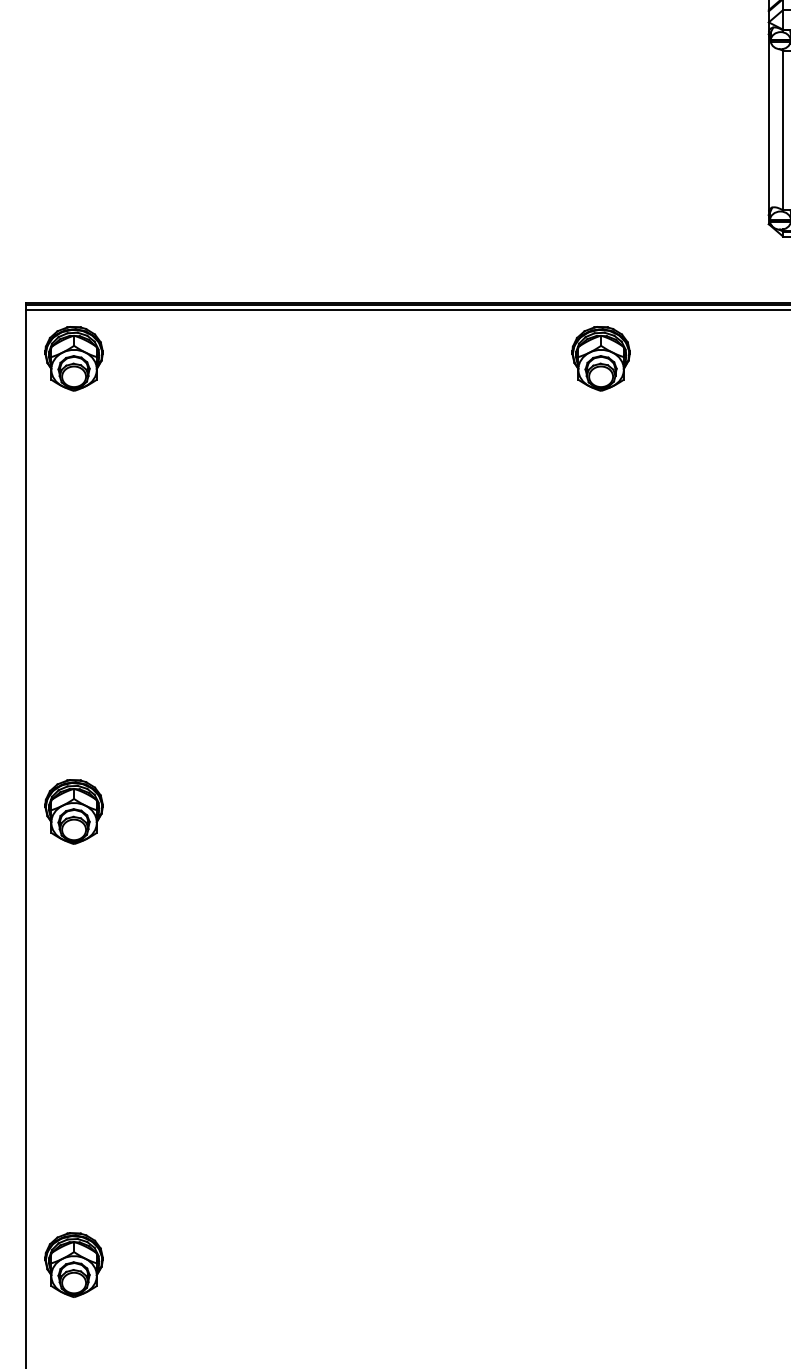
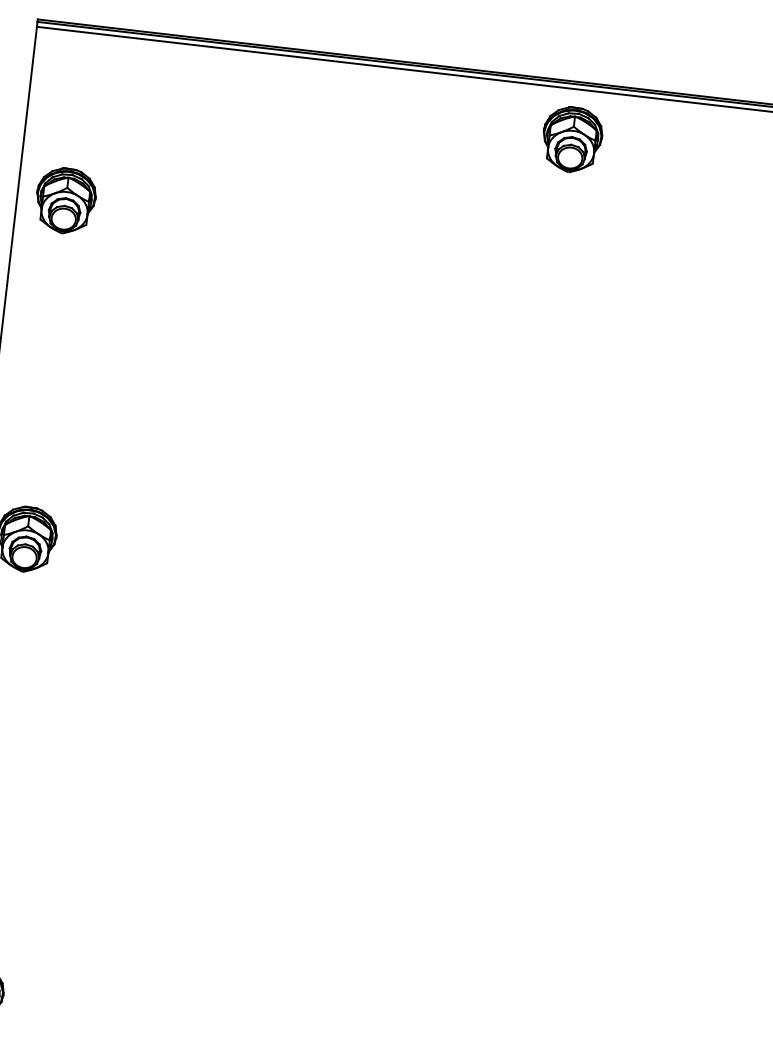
part: (73, 358) -> (65, 200), moved
part: (600, 358) -> (571, 139), moved

